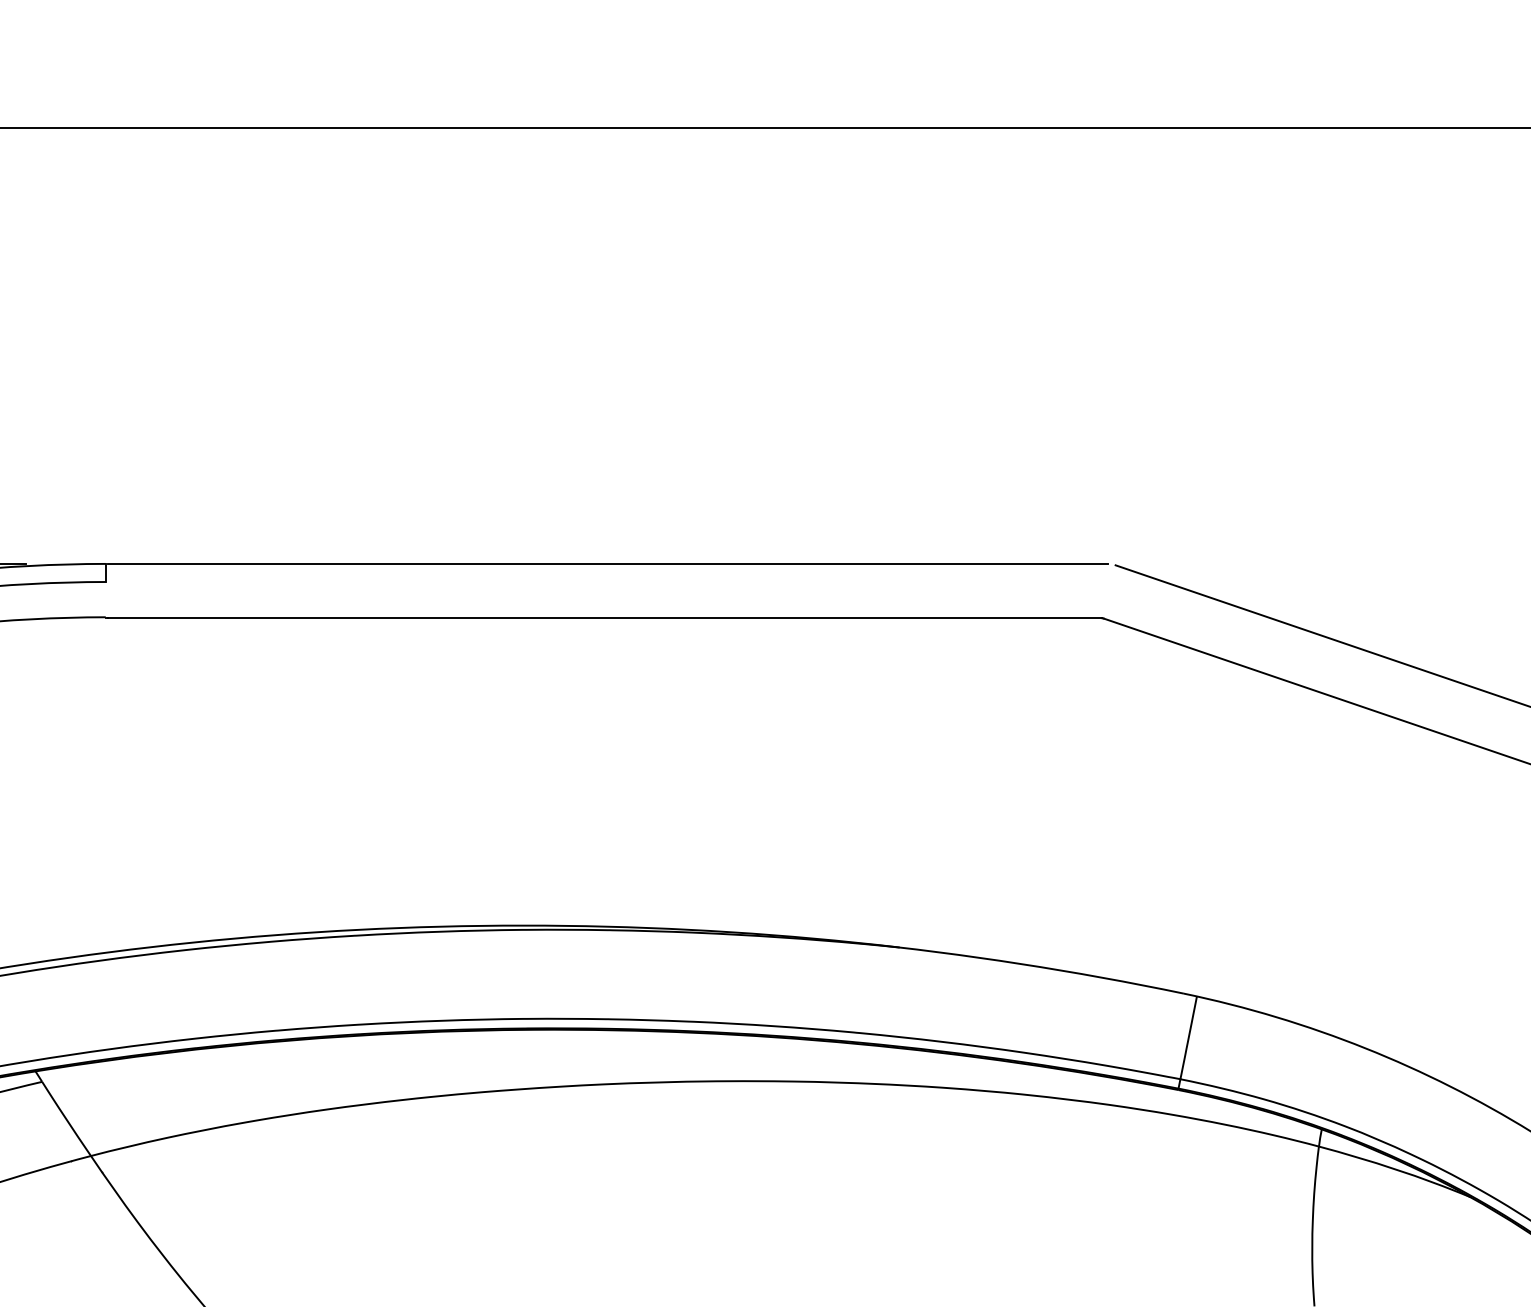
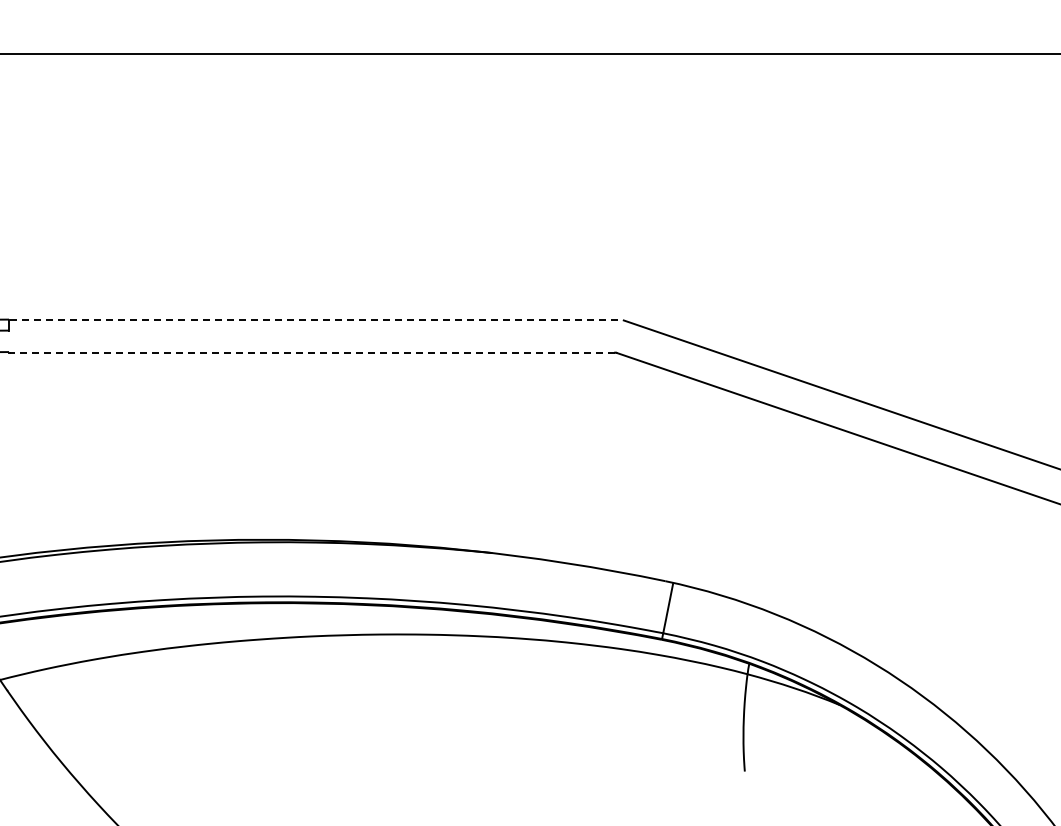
line: (609, 563) -> (315, 319), solid -> dashed
line: (604, 617) -> (312, 352), solid -> dashed

